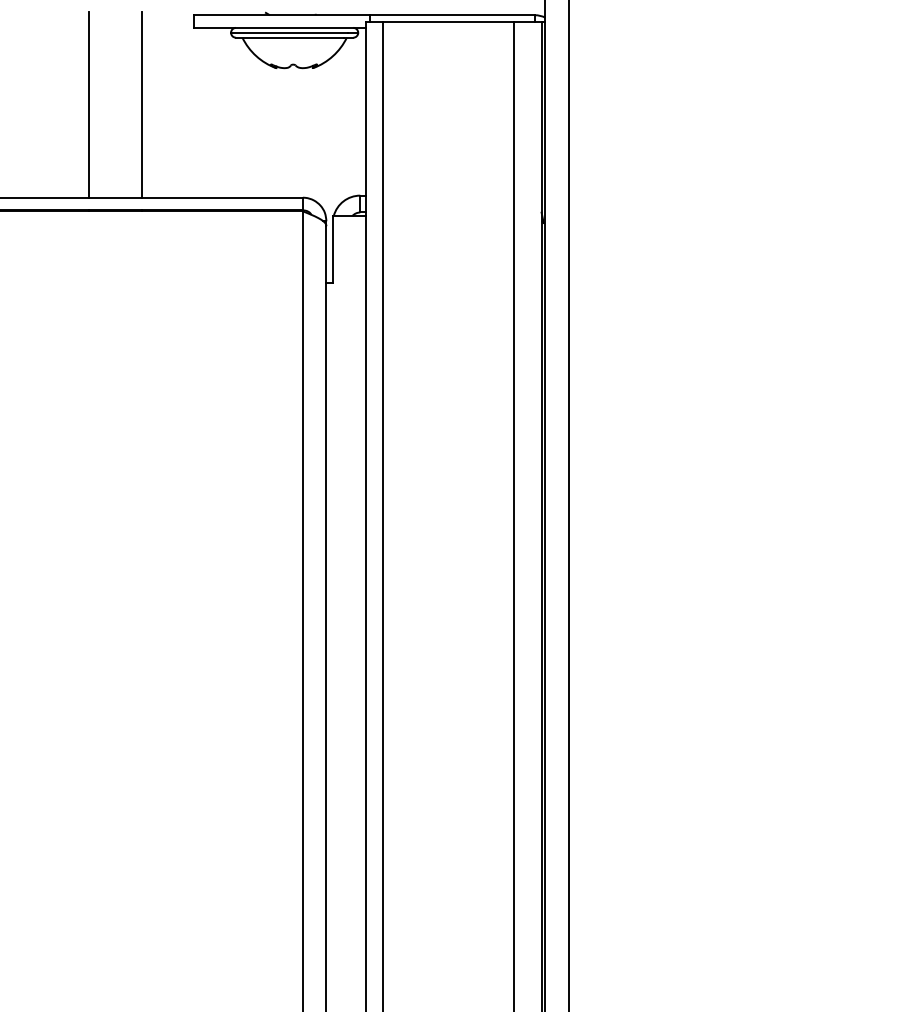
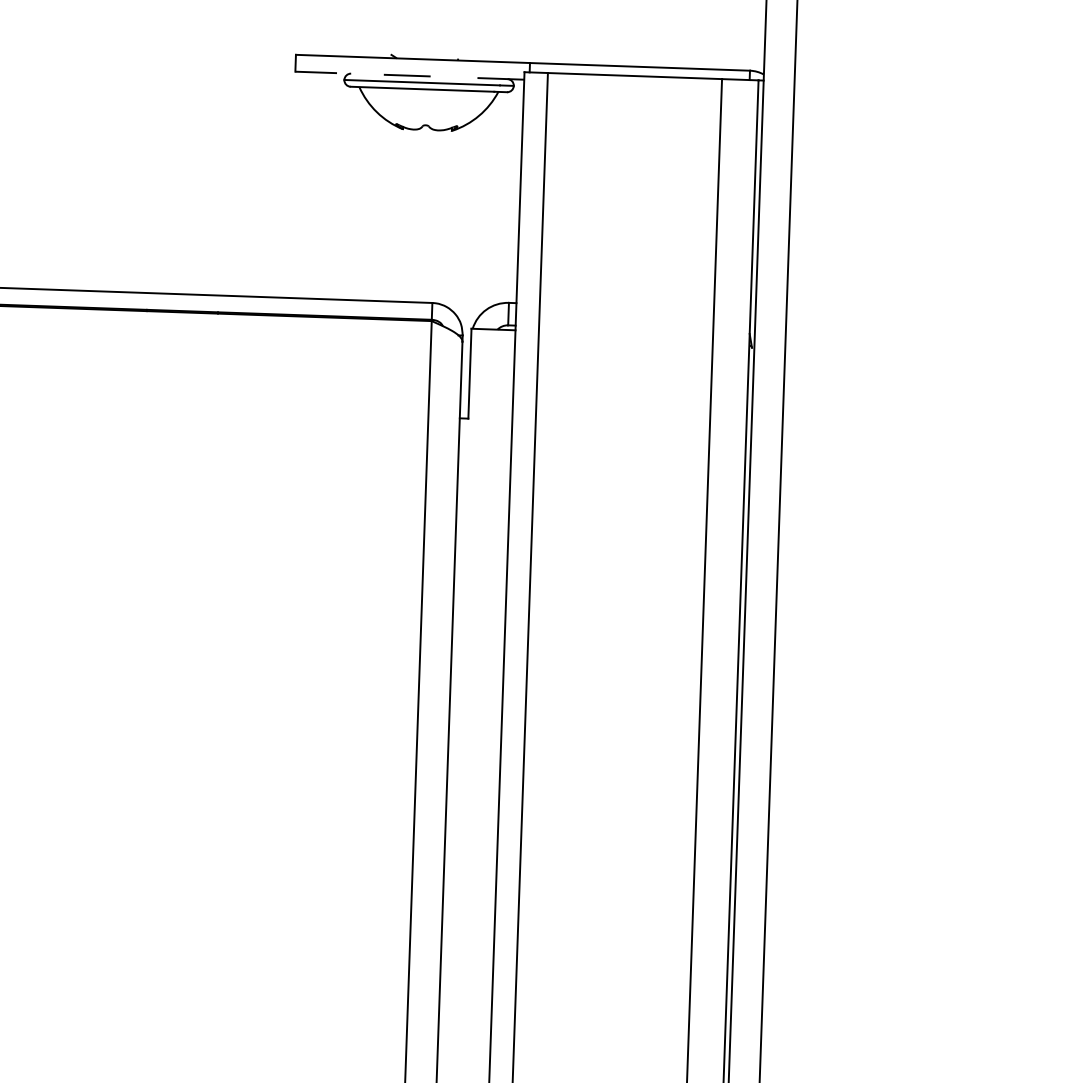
line: (280, 27) -> (410, 75), solid -> dashed
line: (89, 104) -> (152, 168), removed
line: (142, 104) -> (223, 171), removed

